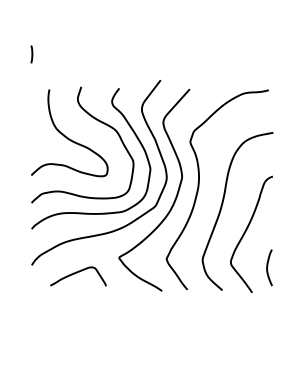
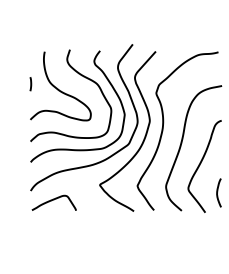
line: (31, 54) -> (30, 84), moved
curve: (77, 273) -> (53, 200), moved

